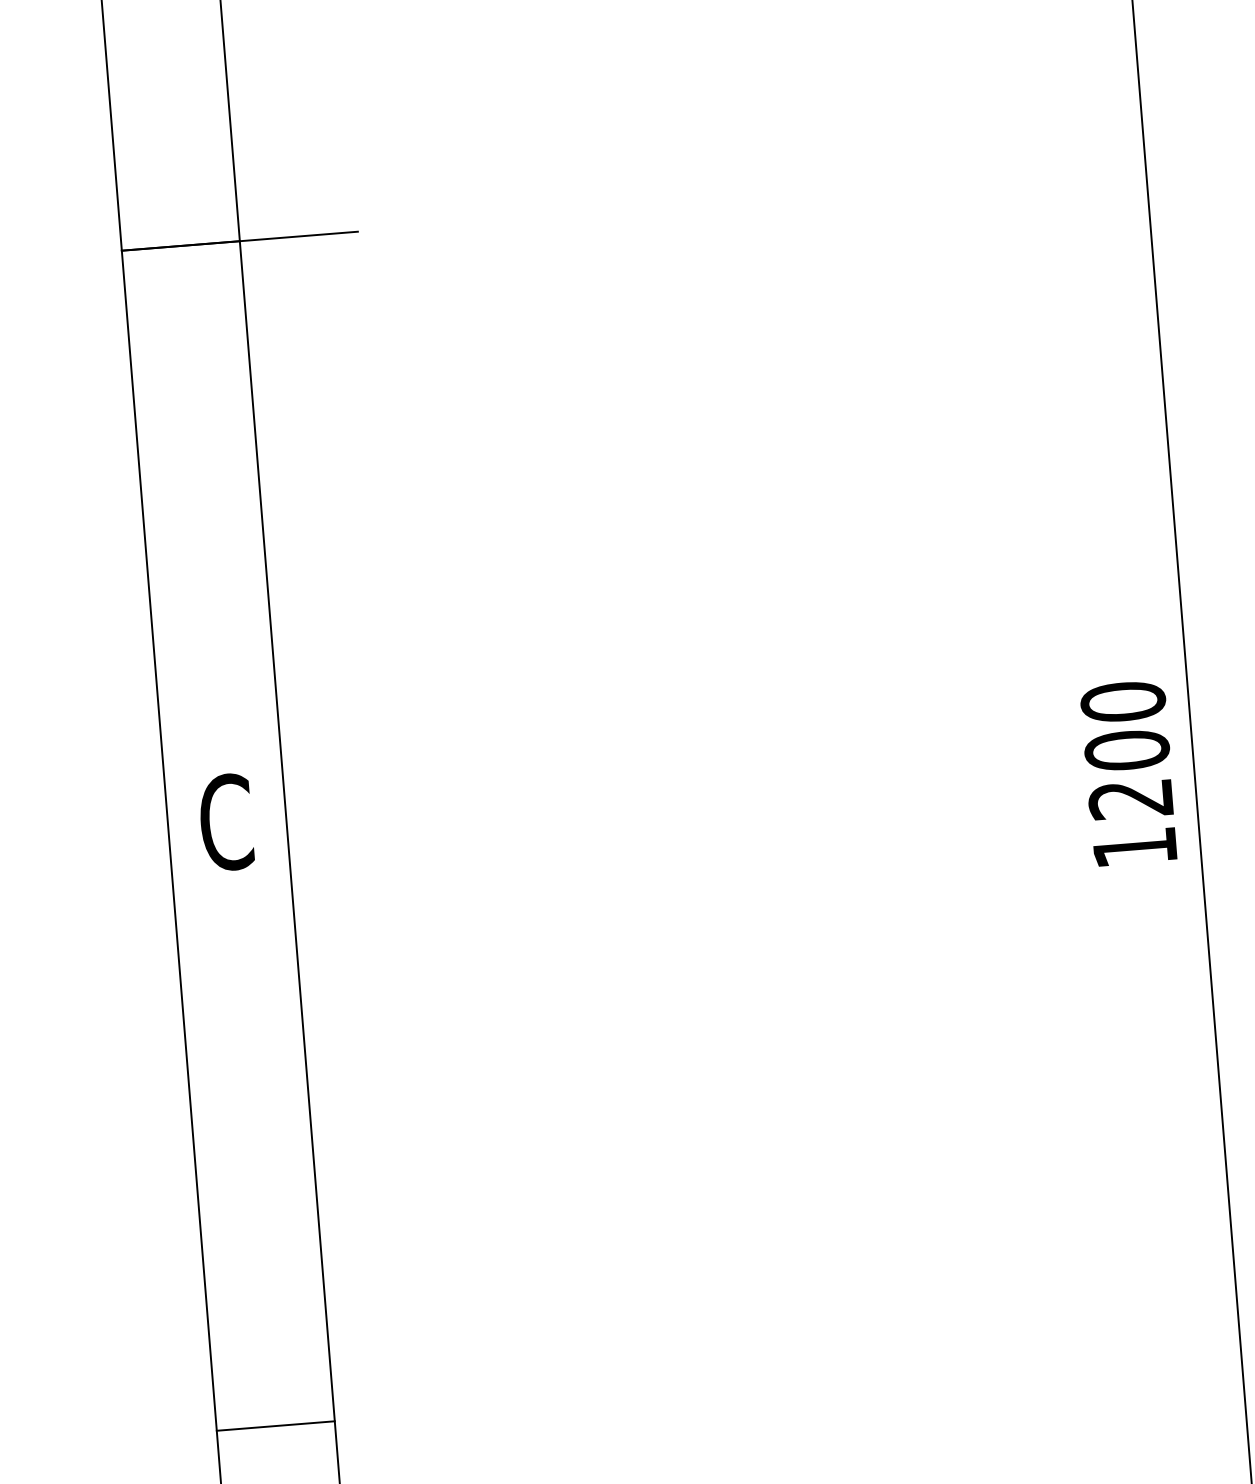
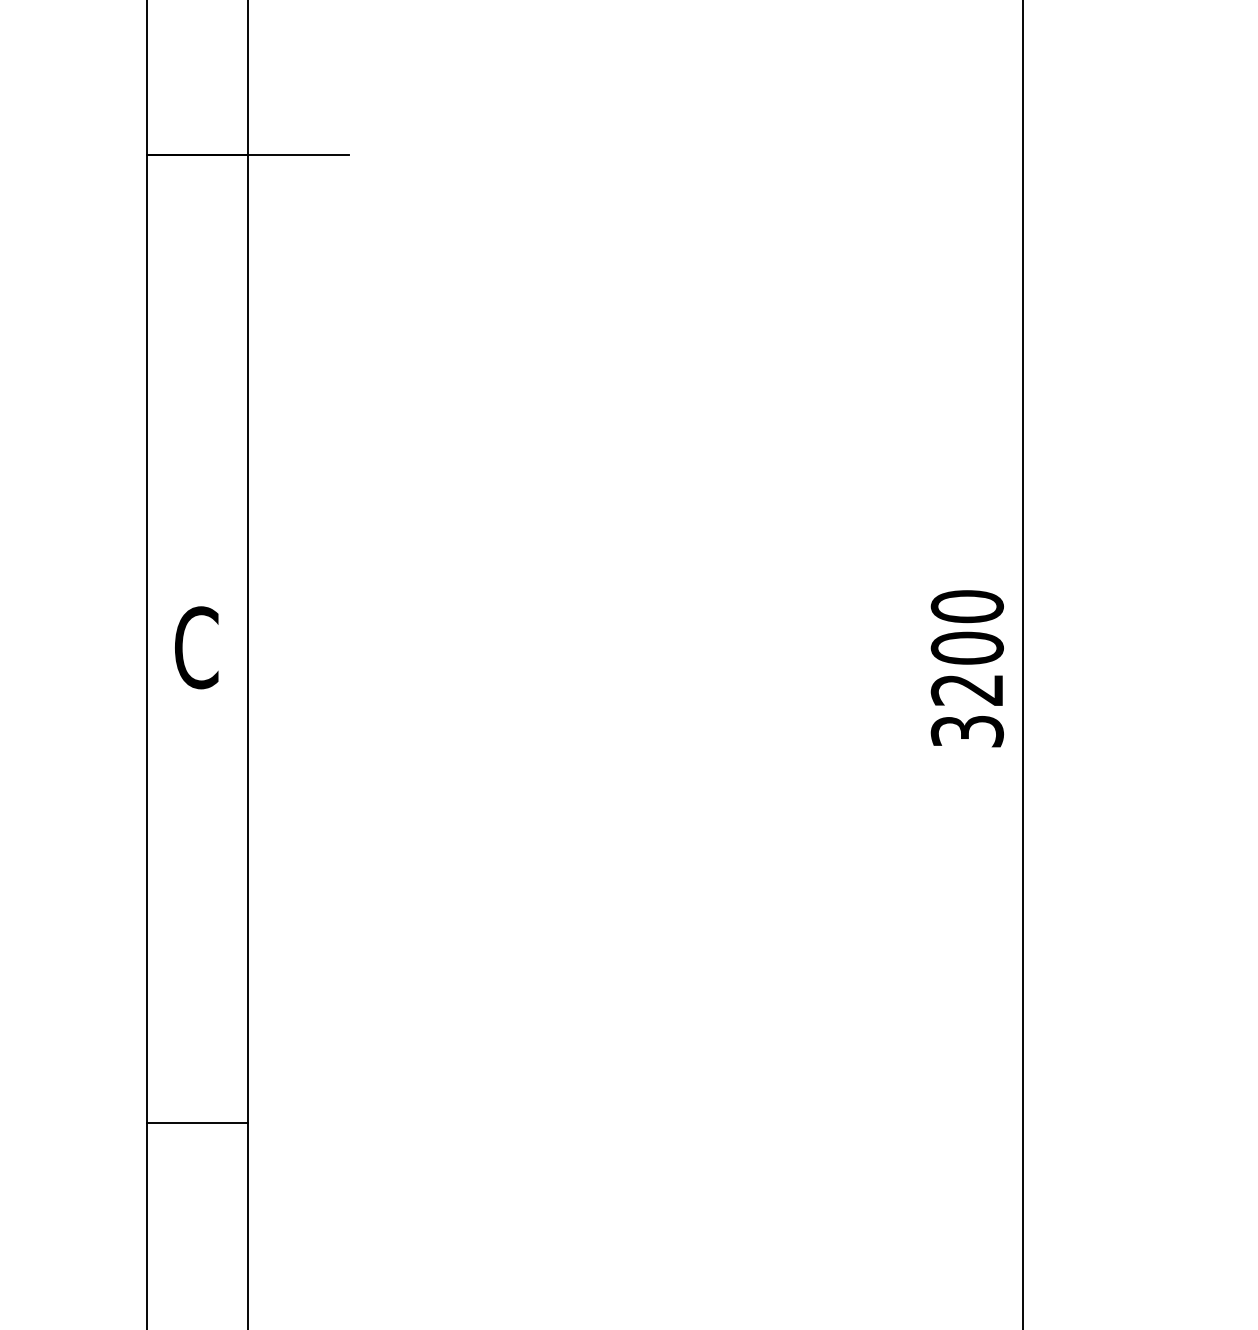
text: (1135, 847) -> (967, 731), 1200 -> 3200
line: (274, 1426) -> (196, 1123), moved

